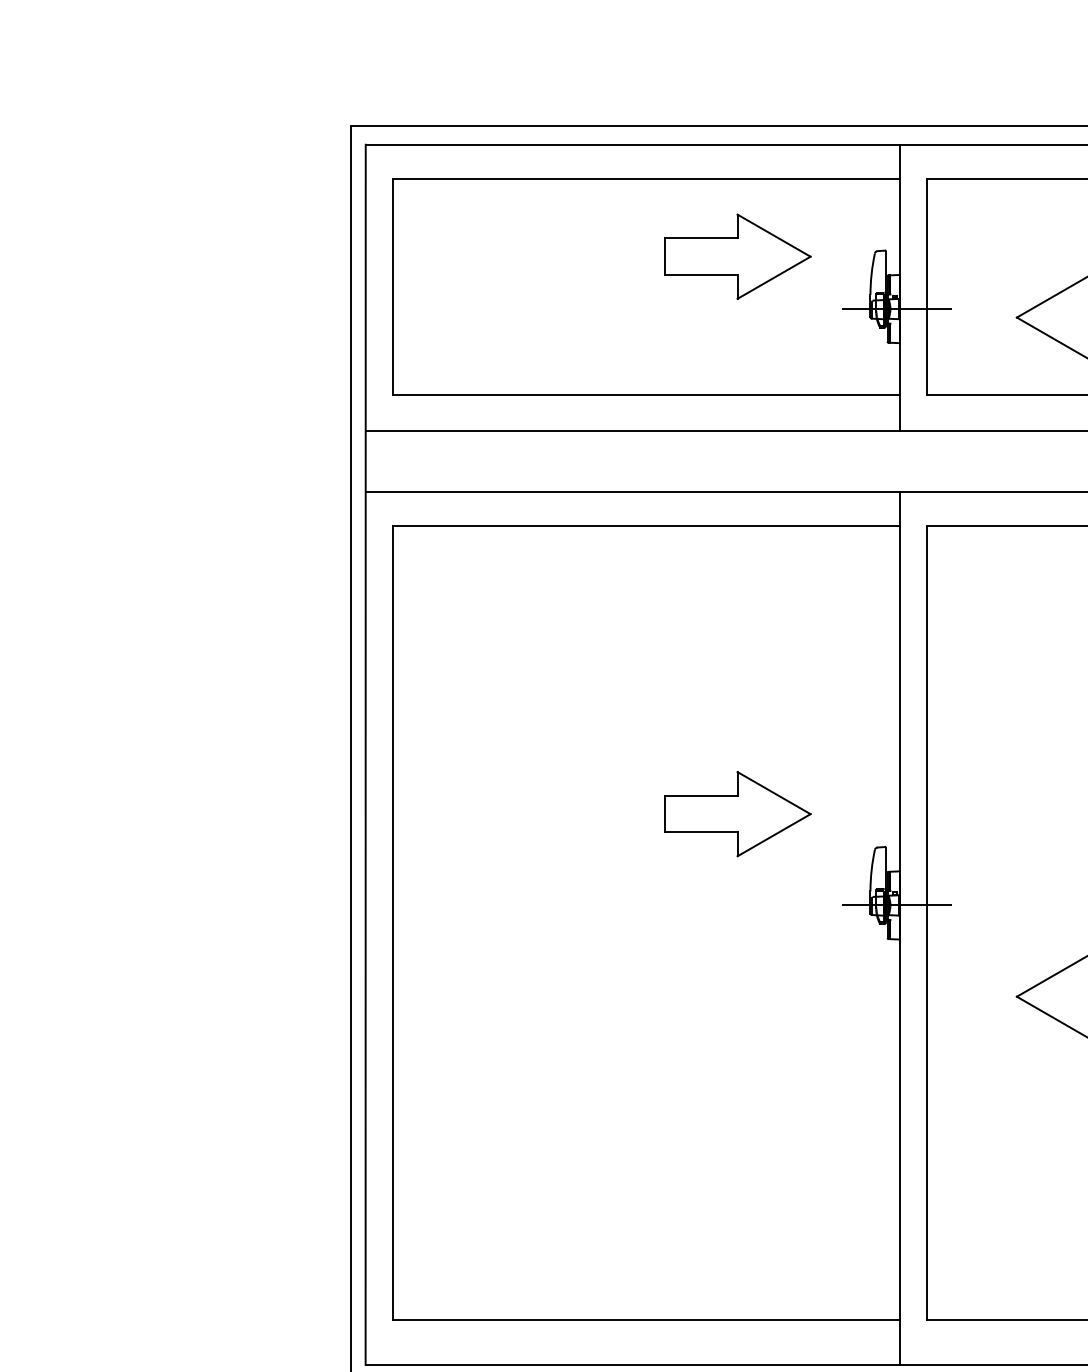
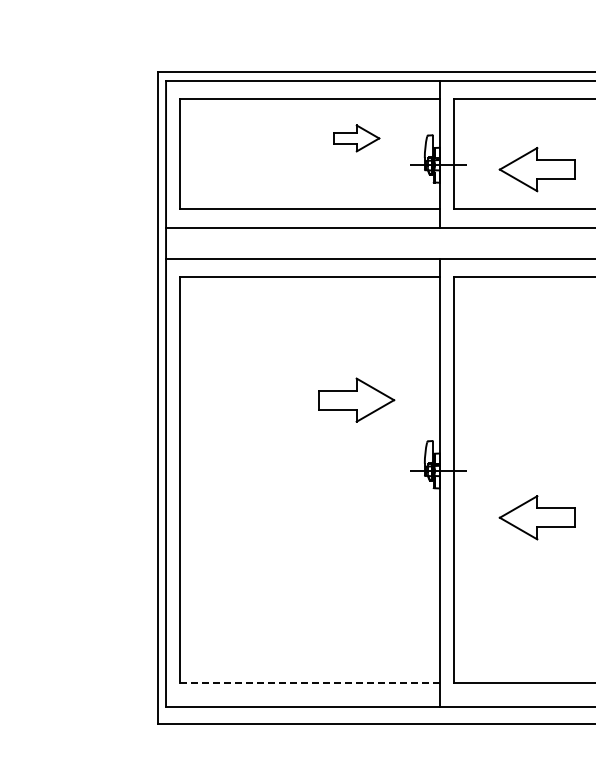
part: (737, 256) -> (356, 138), size x0.6
part: (737, 812) -> (356, 399), moved
line: (645, 1319) -> (309, 683), solid -> dashed

